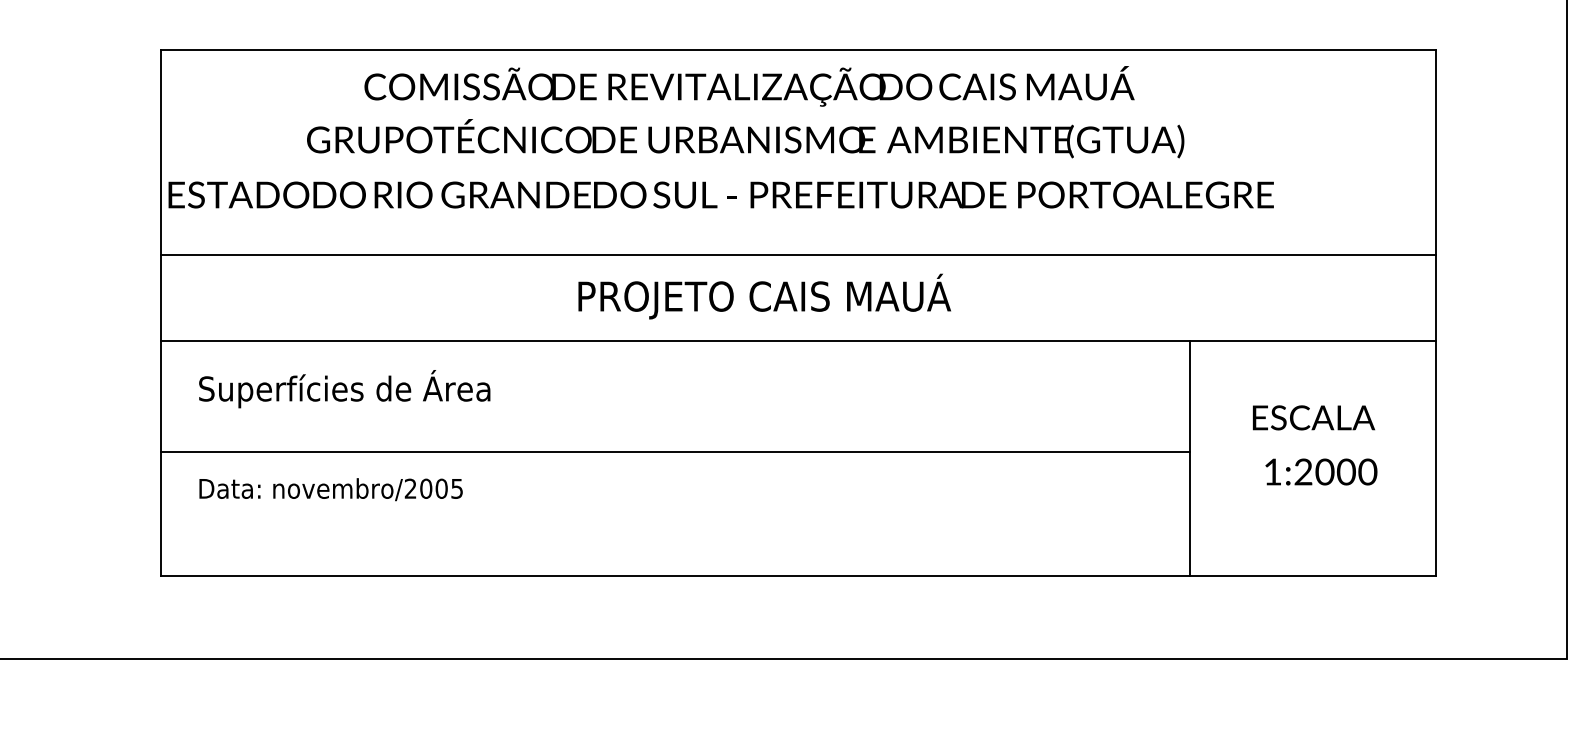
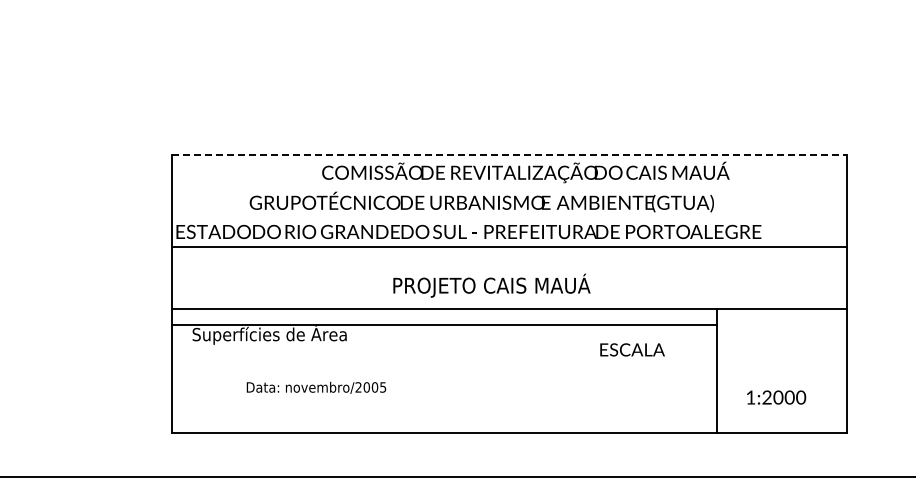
line: (797, 50) -> (509, 155), solid -> dashed
text: (748, 86) -> (525, 172), moved
line: (797, 254) -> (509, 246), moved
text: (1313, 417) -> (632, 349), moved
line: (675, 451) -> (444, 324), moved
text: (1321, 471) -> (776, 397), moved
text: (331, 488) -> (316, 387), moved

